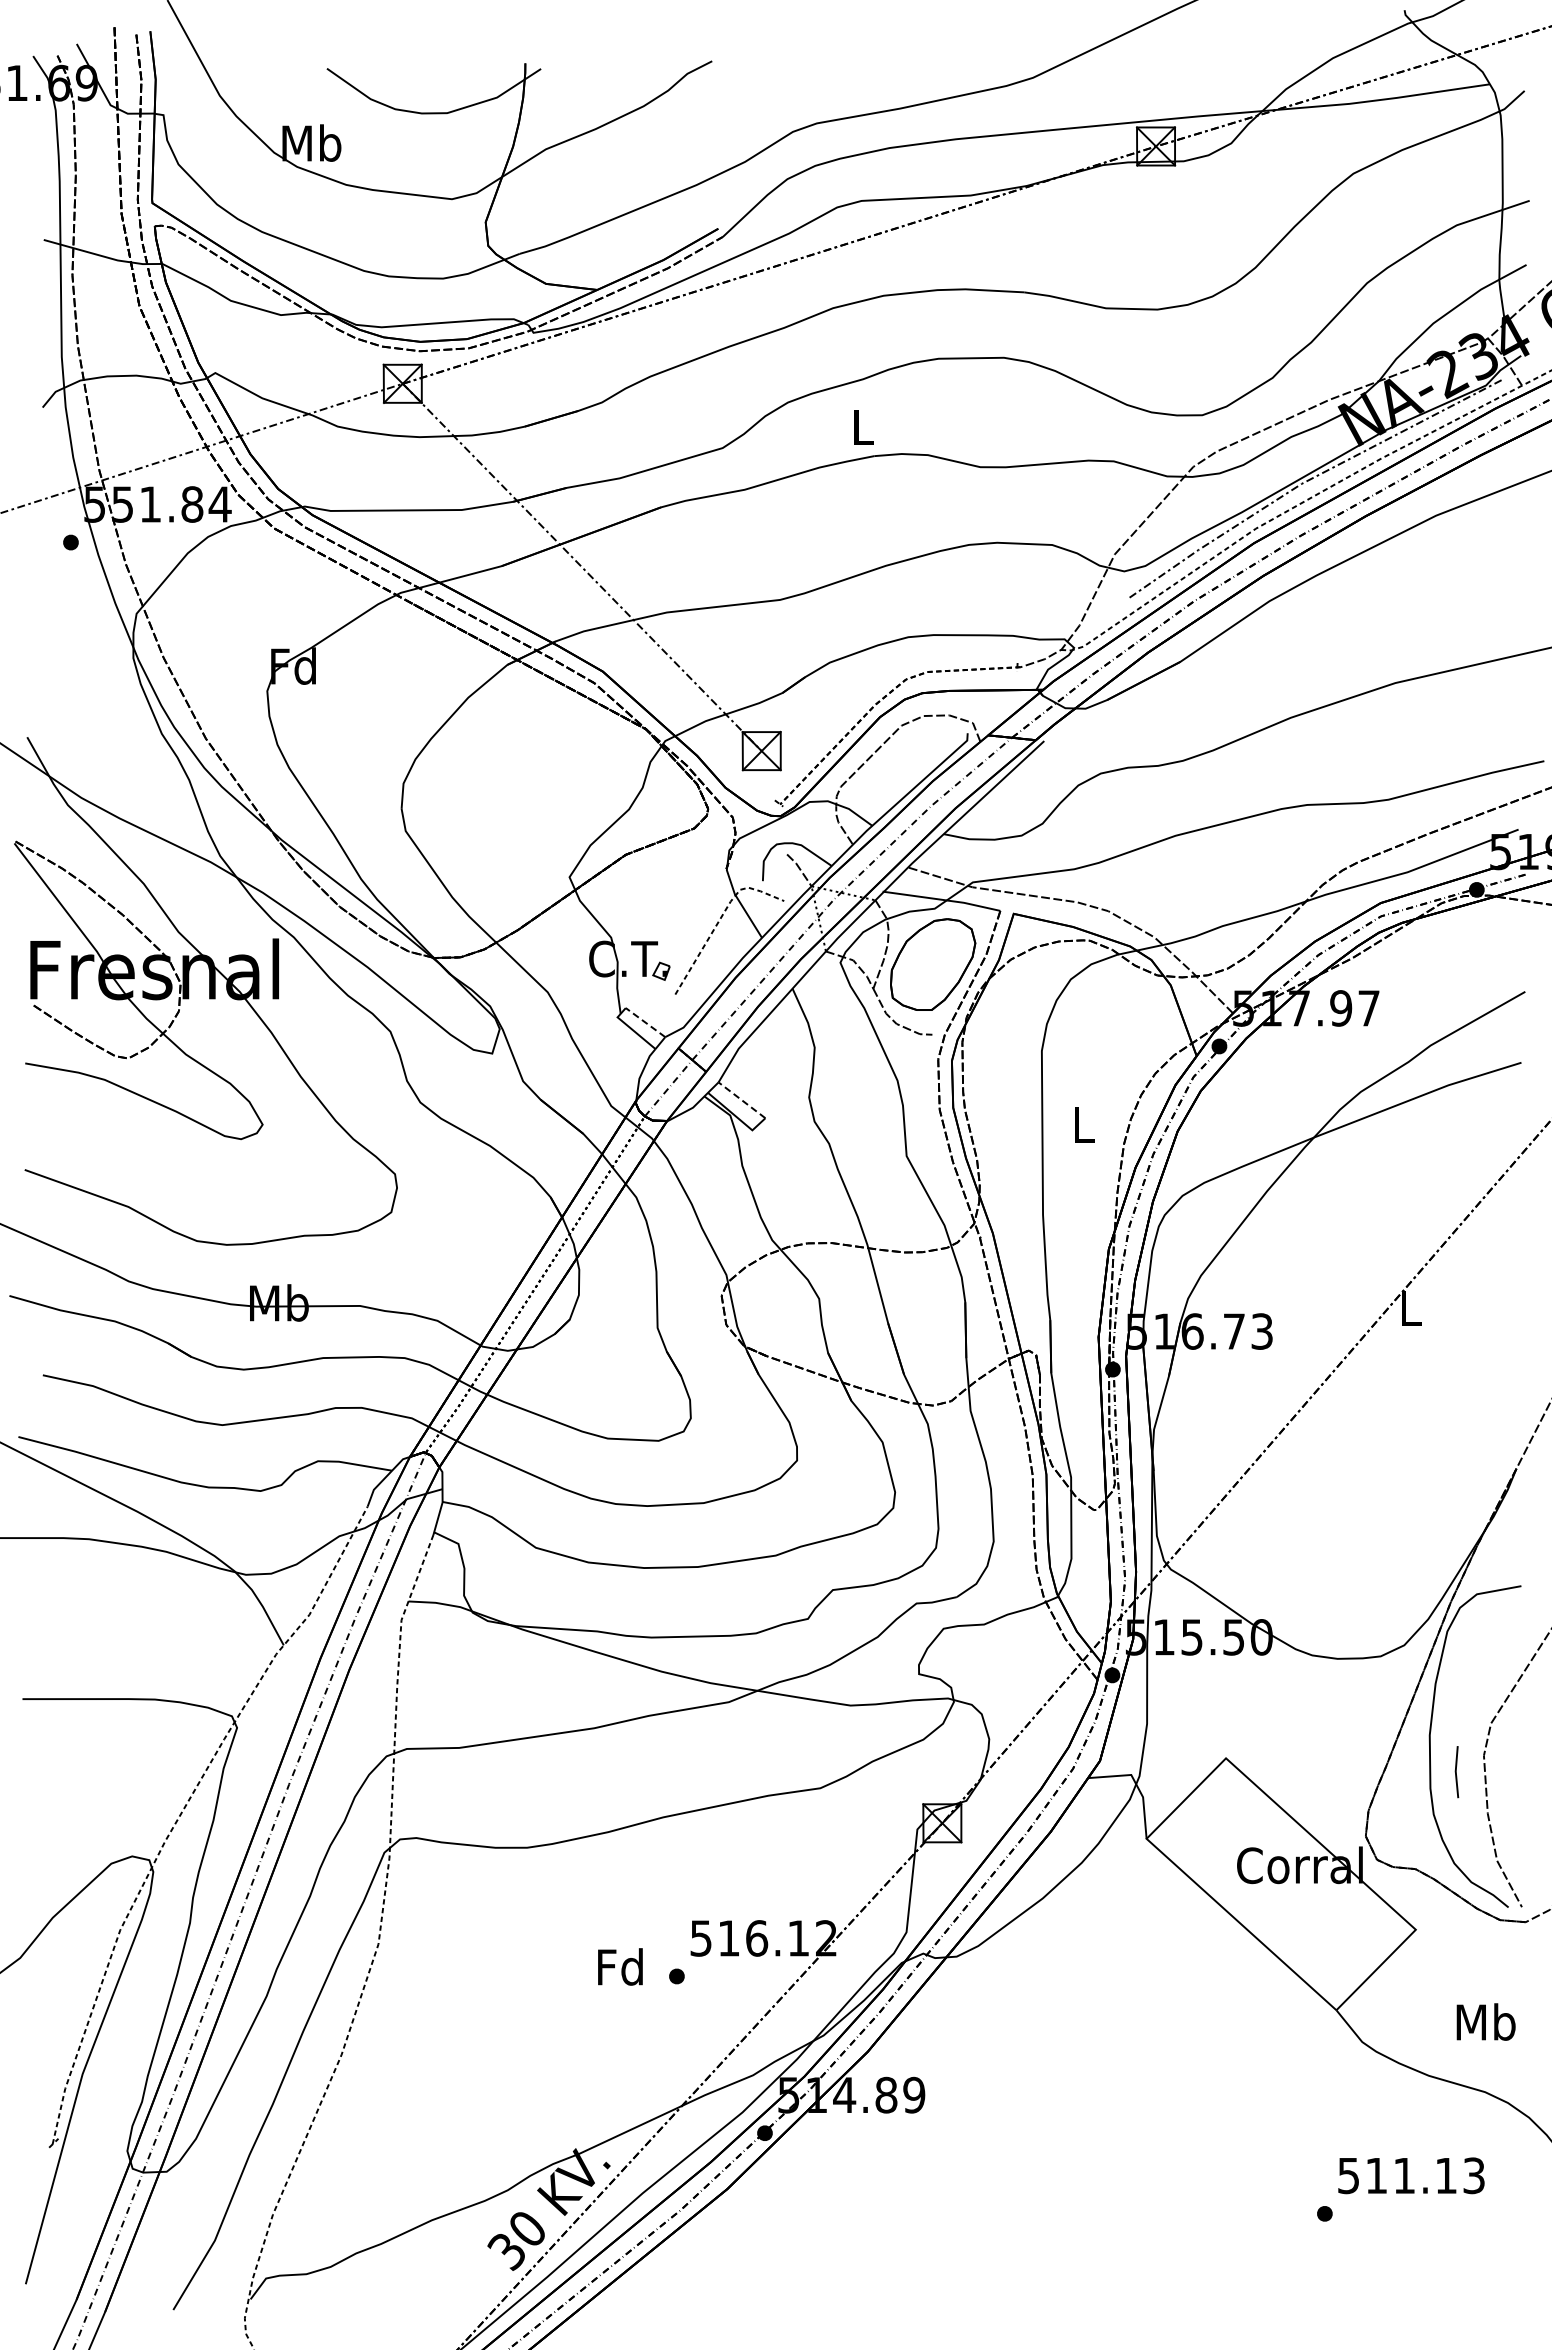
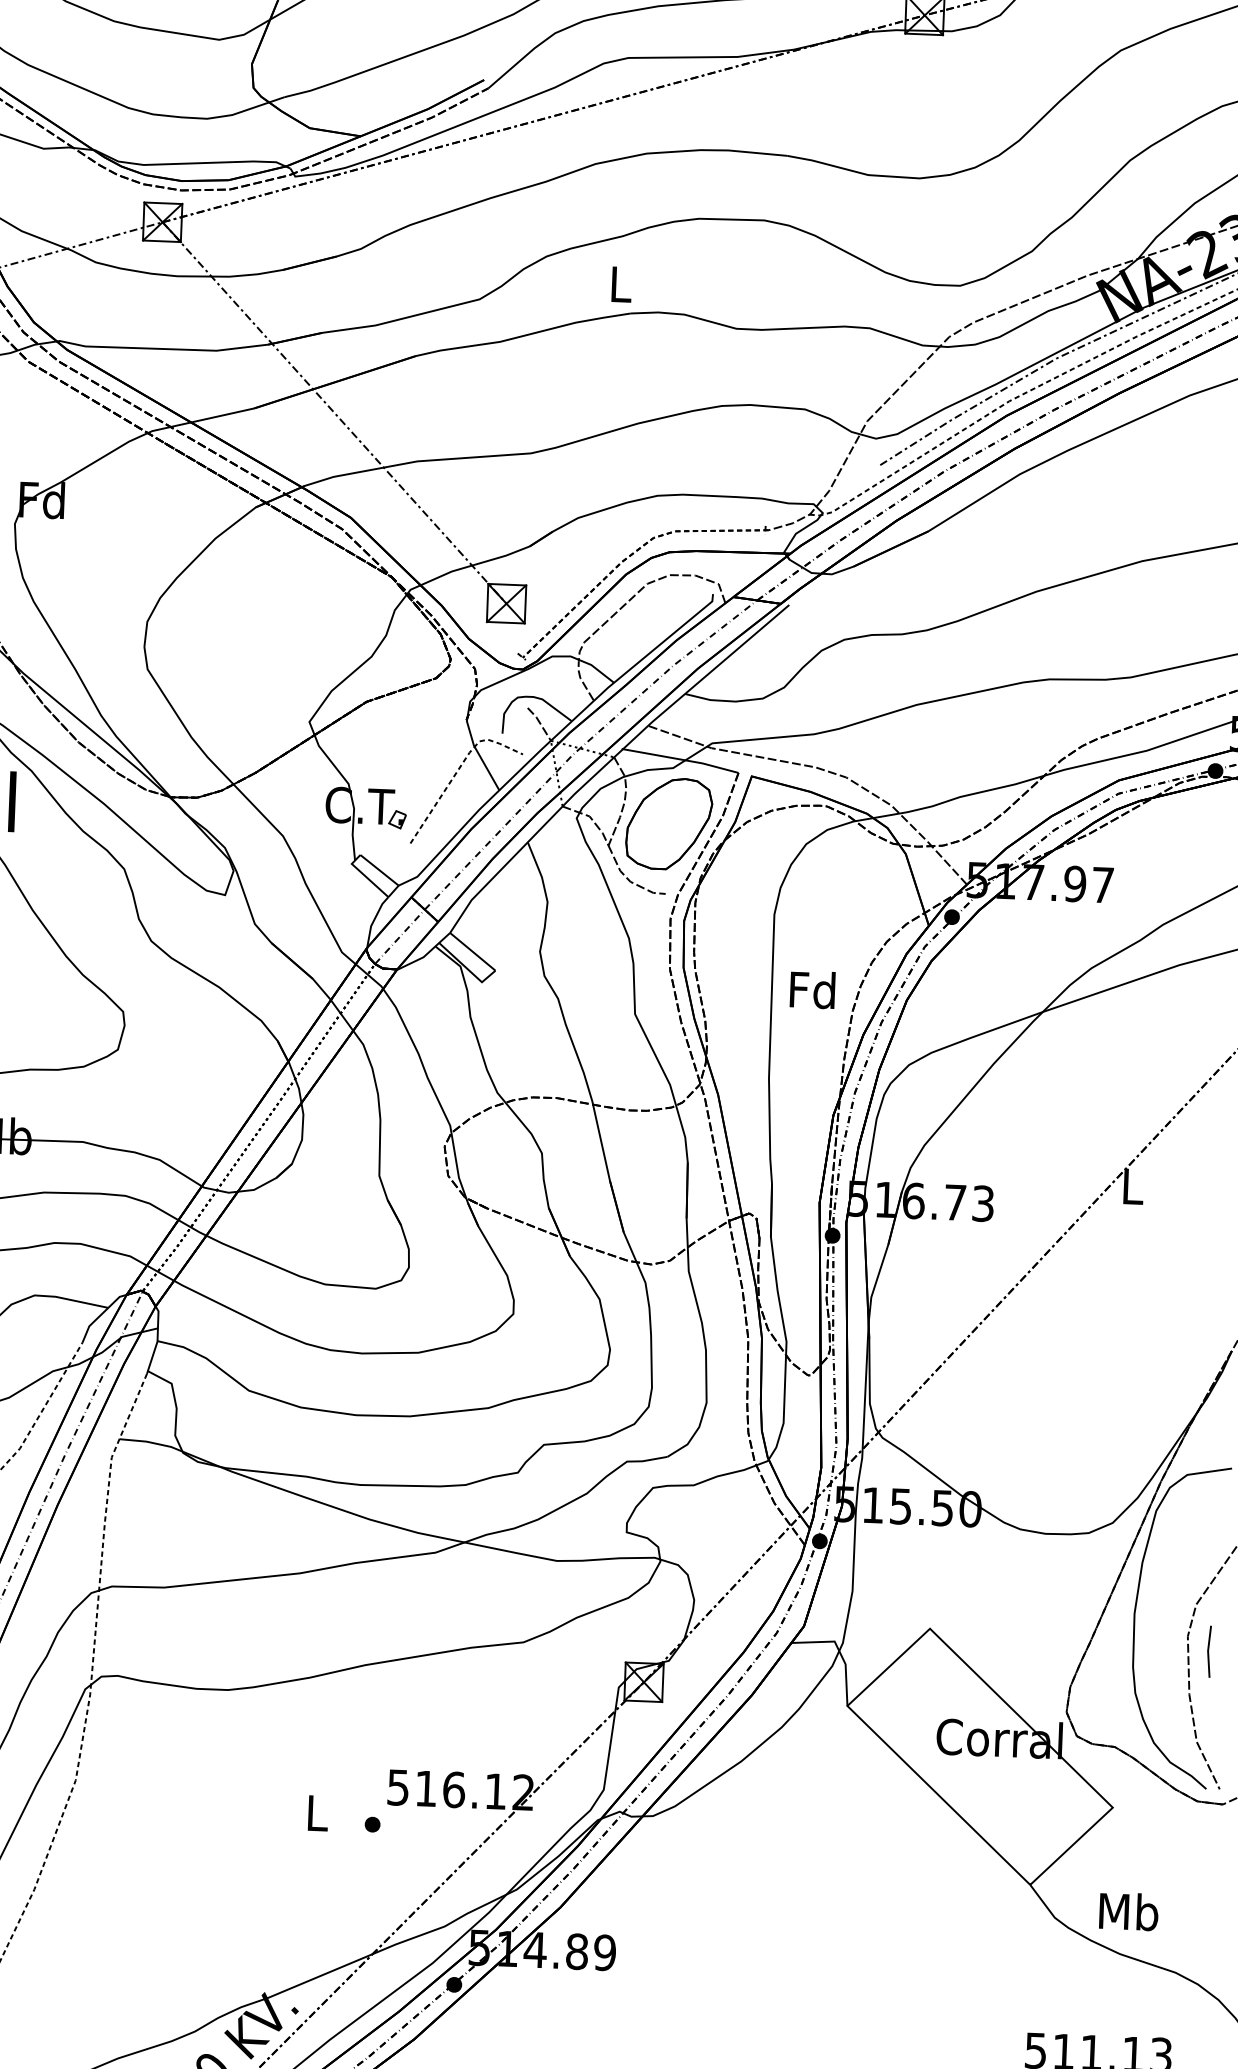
line: (645, 1022) -> (379, 870), dashed -> solid
line: (742, 1100) -> (473, 952), dashed -> solid
text: (1082, 1124) -> (812, 989), L -> Fd
line: (1456, 1772) -> (1208, 1652), moved
text: (620, 1966) -> (316, 1812), Fd -> L
text: (1485, 2021) -> (1128, 1911), moved

